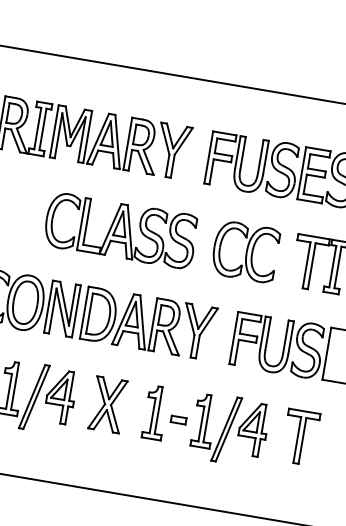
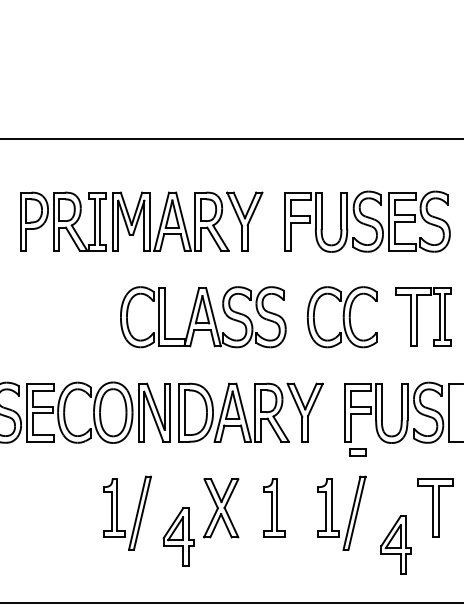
part: (60, 396) -> (178, 536), moved
part: (178, 419) -> (357, 452), moved
part: (252, 428) -> (395, 544), moved

